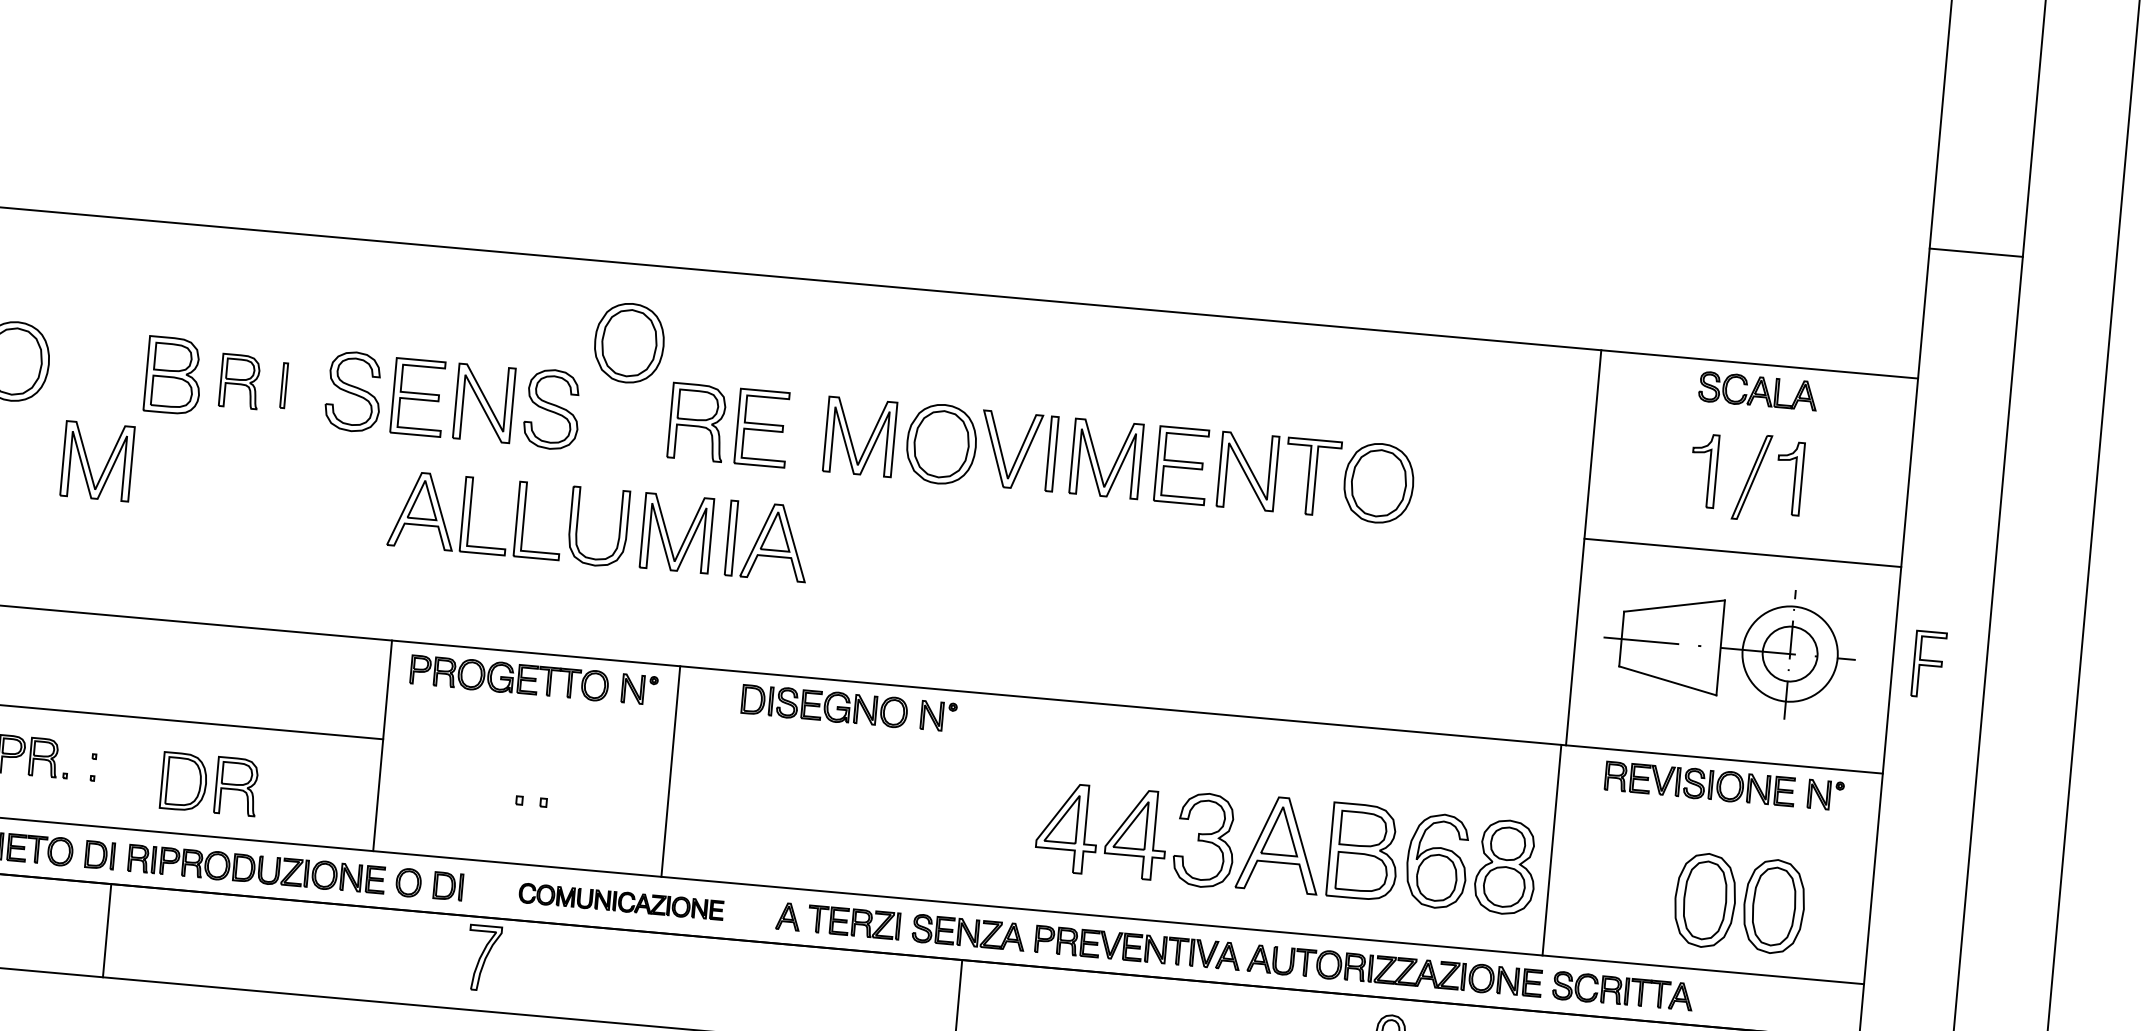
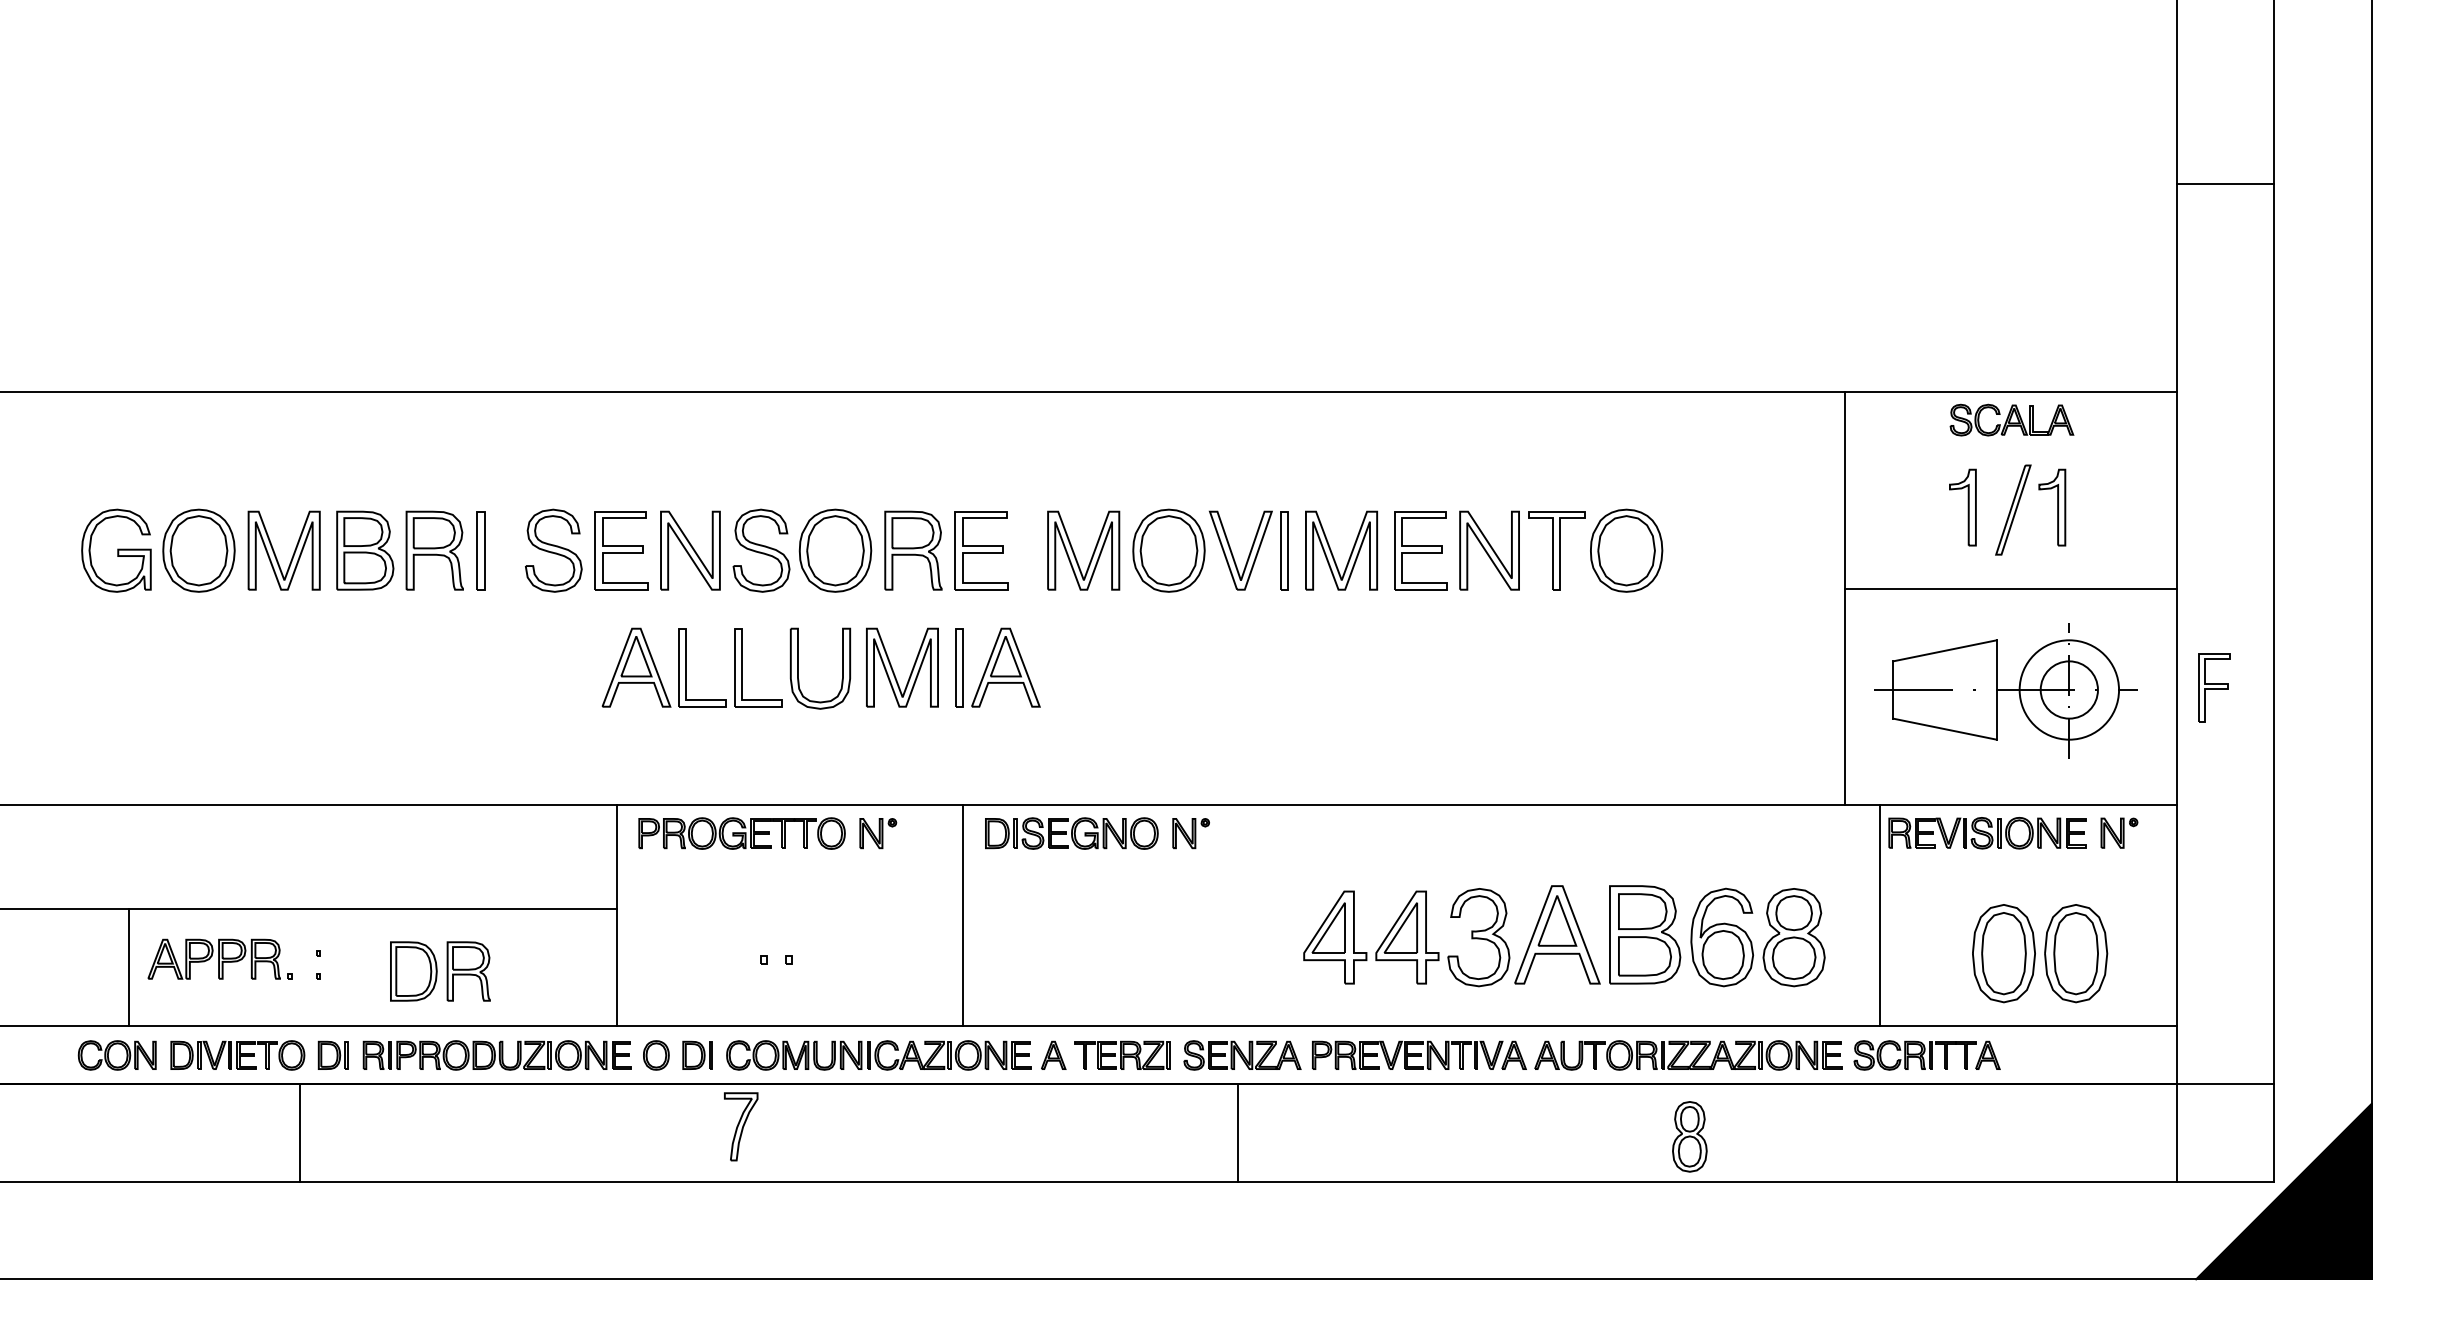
line: (1976, 253) -> (2225, 184), moved
part: (629, 342) -> (835, 550), moved
part: (239, 381) -> (434, 550), size x1.43
part: (283, 385) -> (480, 550), size x1.67
part: (88, 463) -> (275, 553), moved
line: (671, 771) -> (963, 915), moved
line: (1552, 850) -> (1880, 915), moved
part: (620, 901) -> (878, 1055), size x1.43
line: (107, 930) -> (299, 1132), moved

